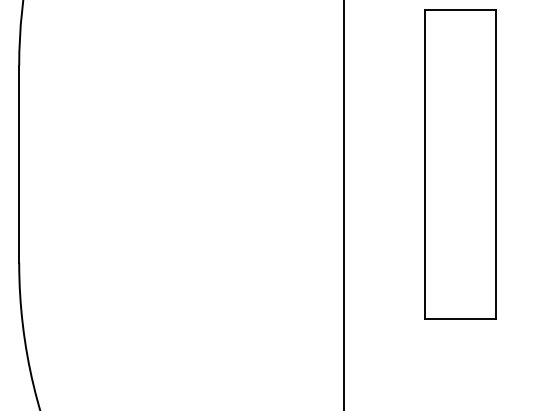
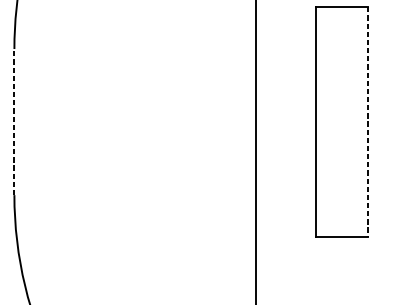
line: (19, 164) -> (14, 122), solid -> dashed
line: (495, 164) -> (367, 122), solid -> dashed

